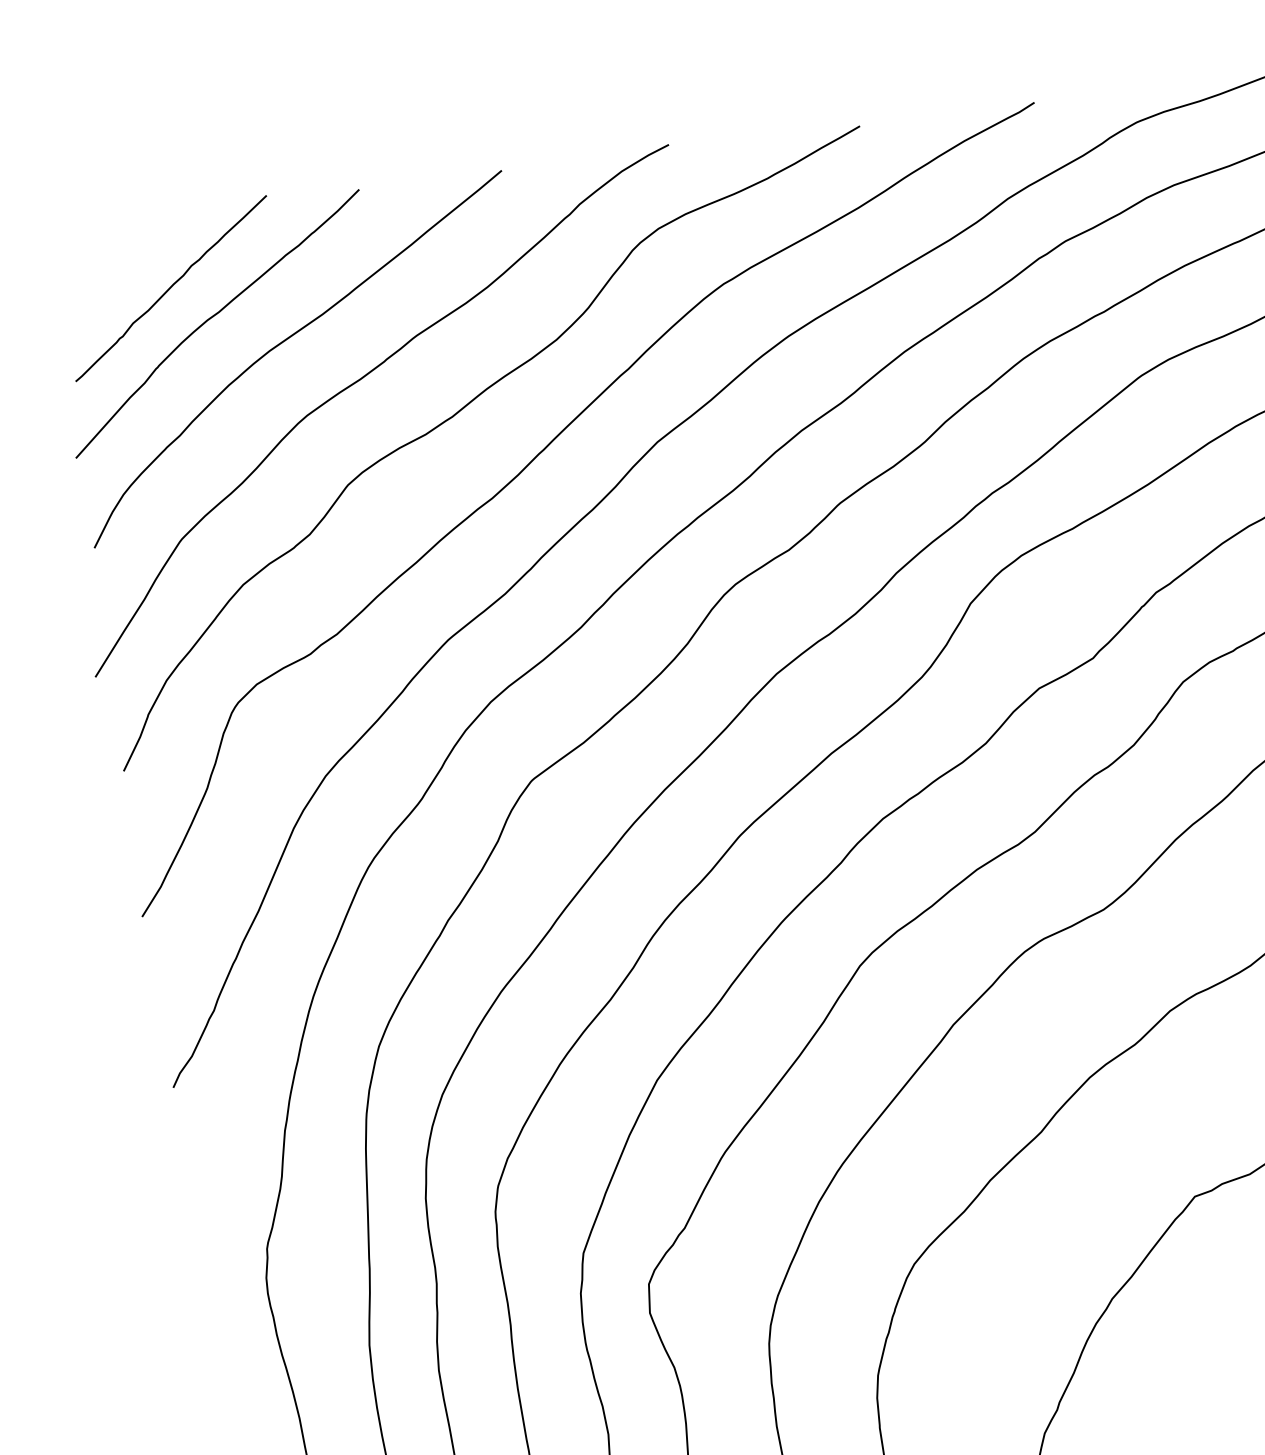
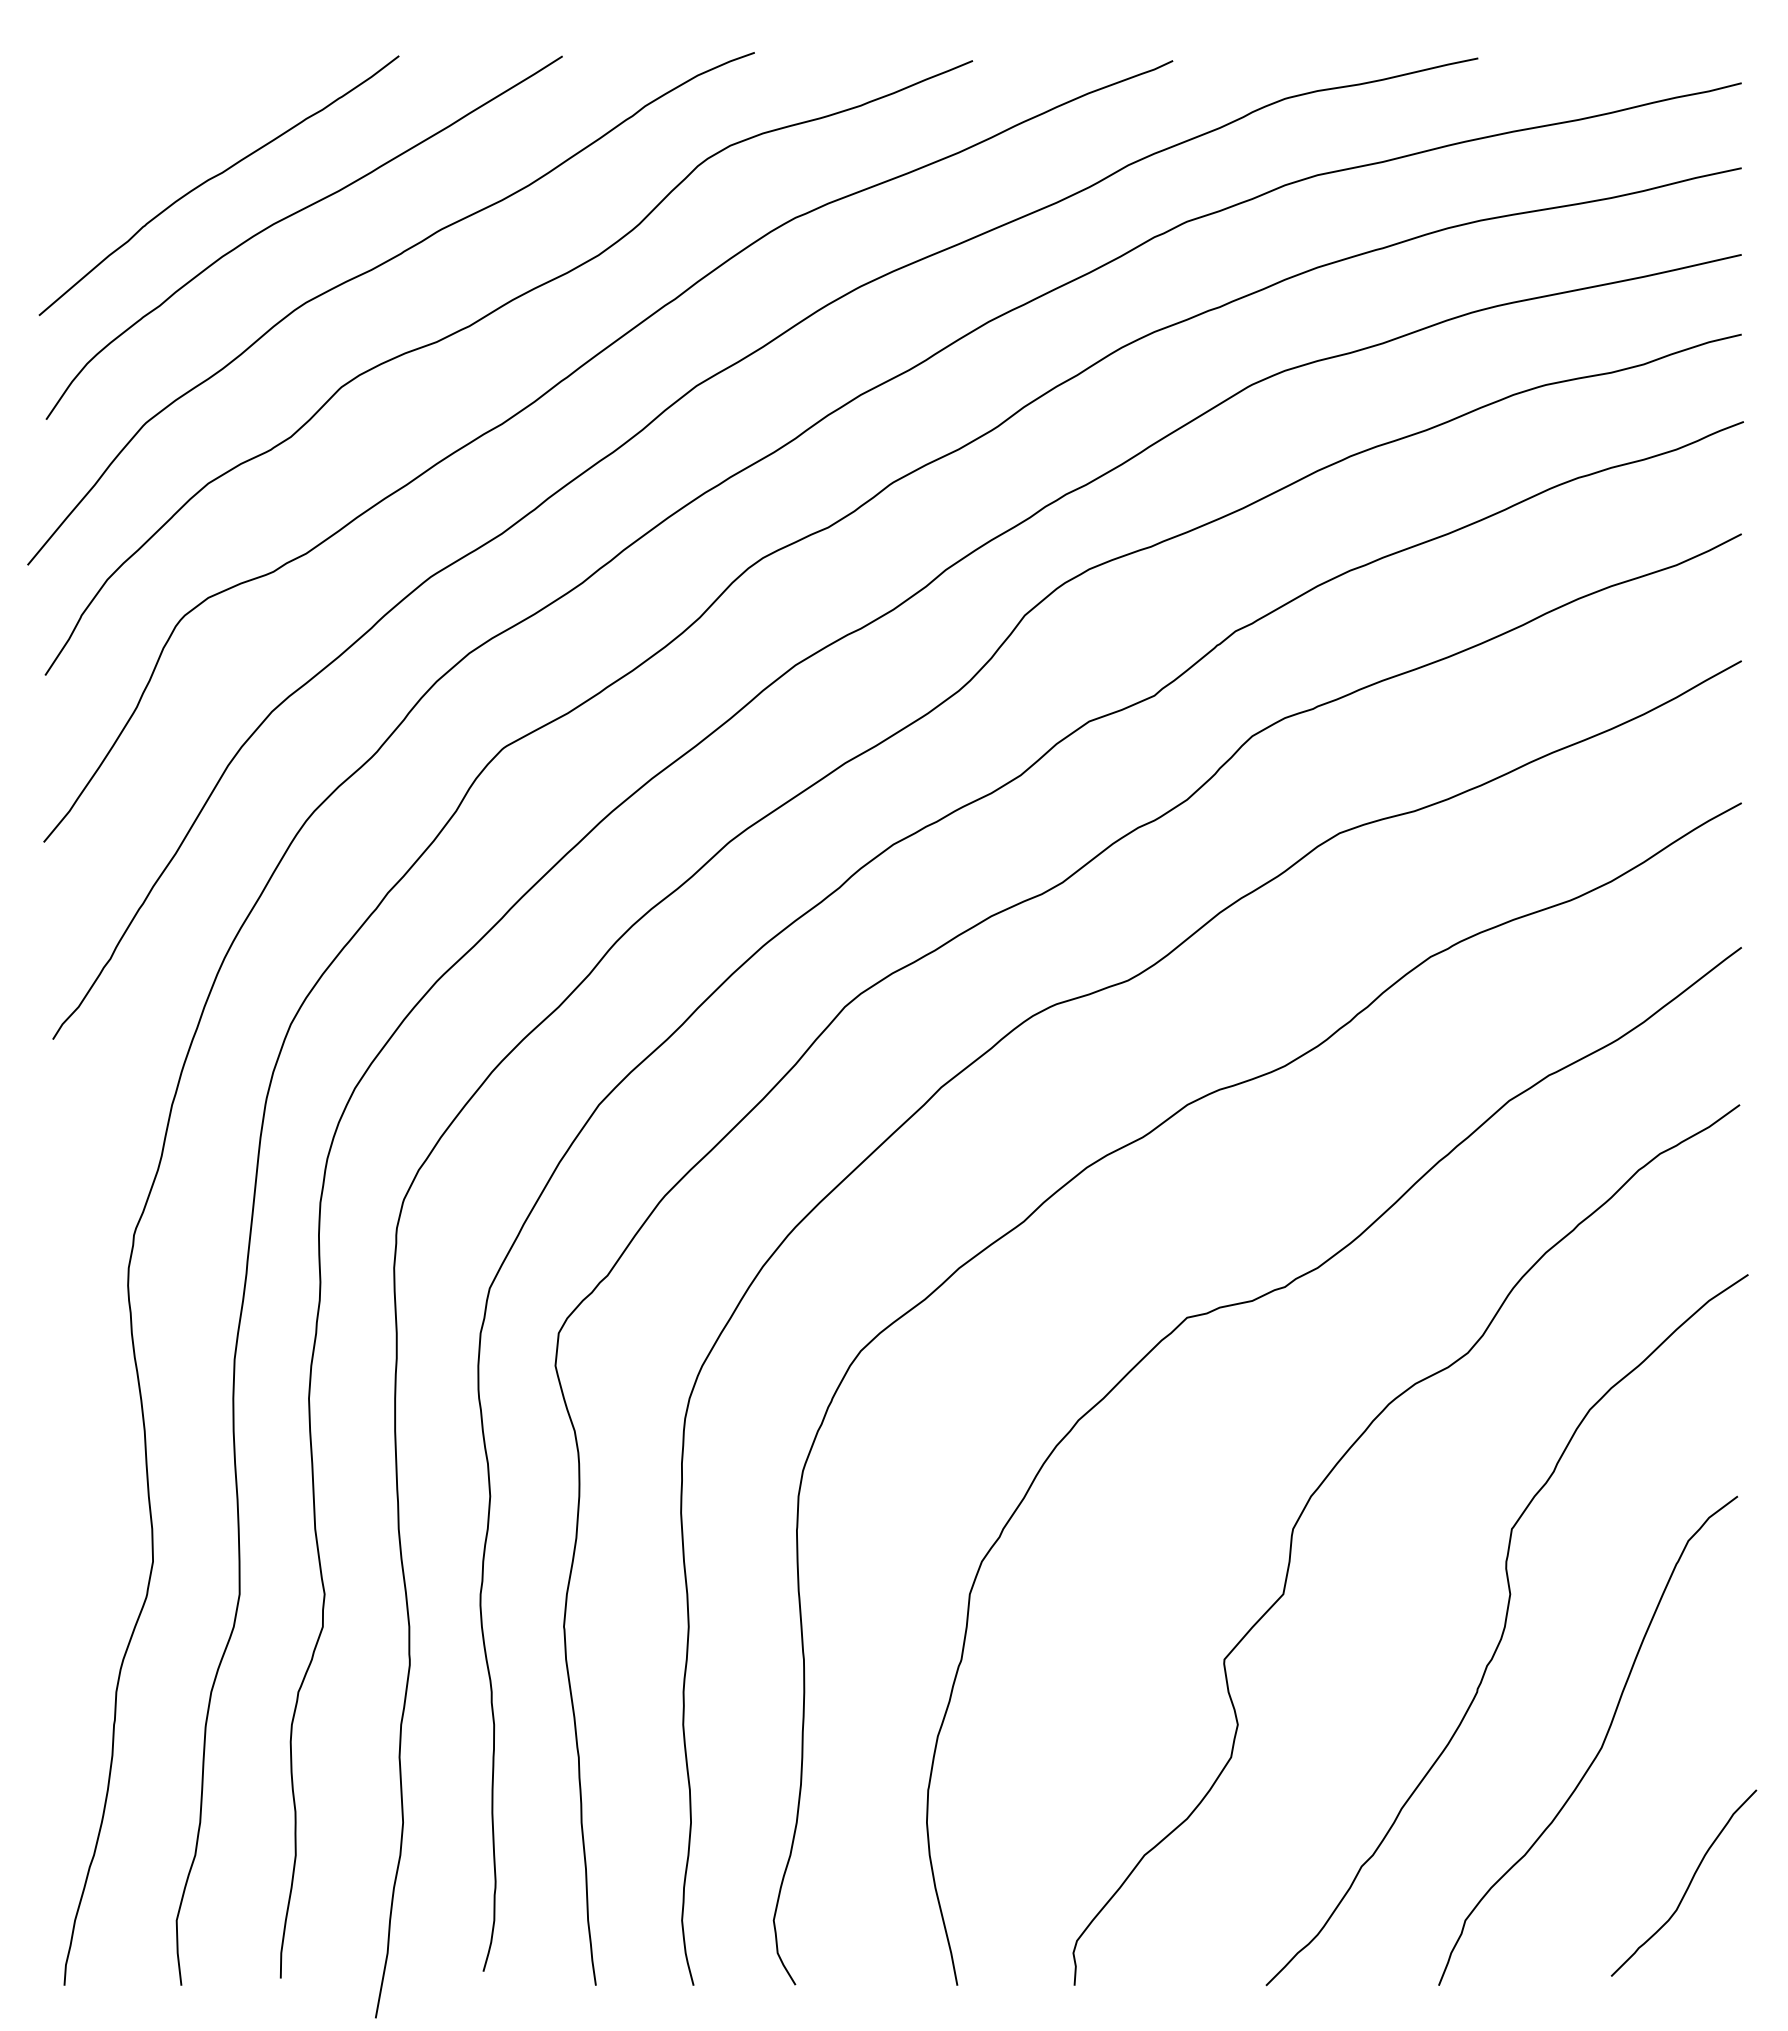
curve: (171, 288) -> (172, 138), removed

